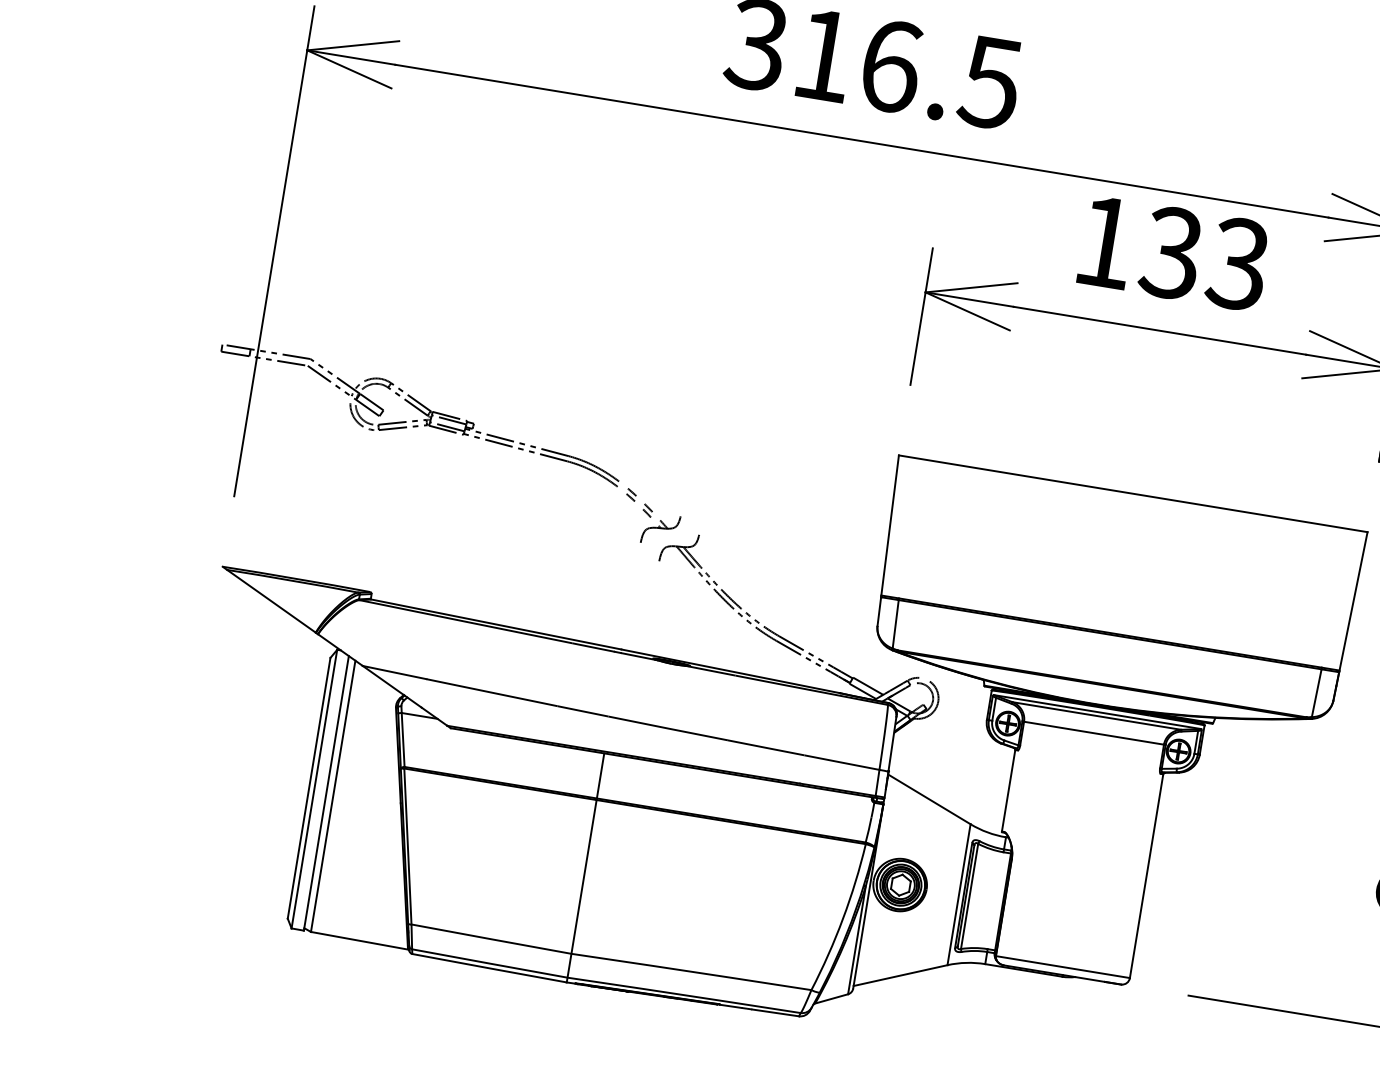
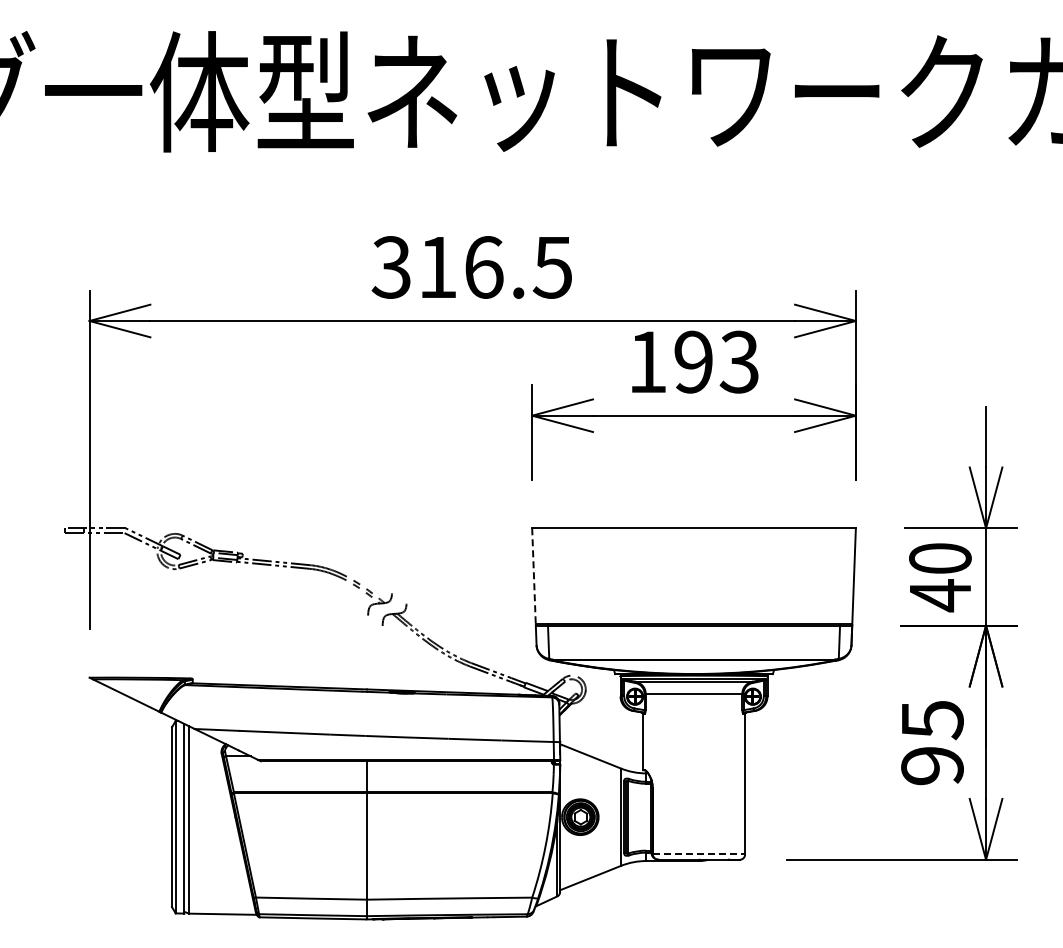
text: (1170, 251) -> (692, 361), 133 -> 193
line: (890, 525) -> (534, 576), solid -> dashed
line: (1063, 967) -> (699, 854), solid -> dashed

